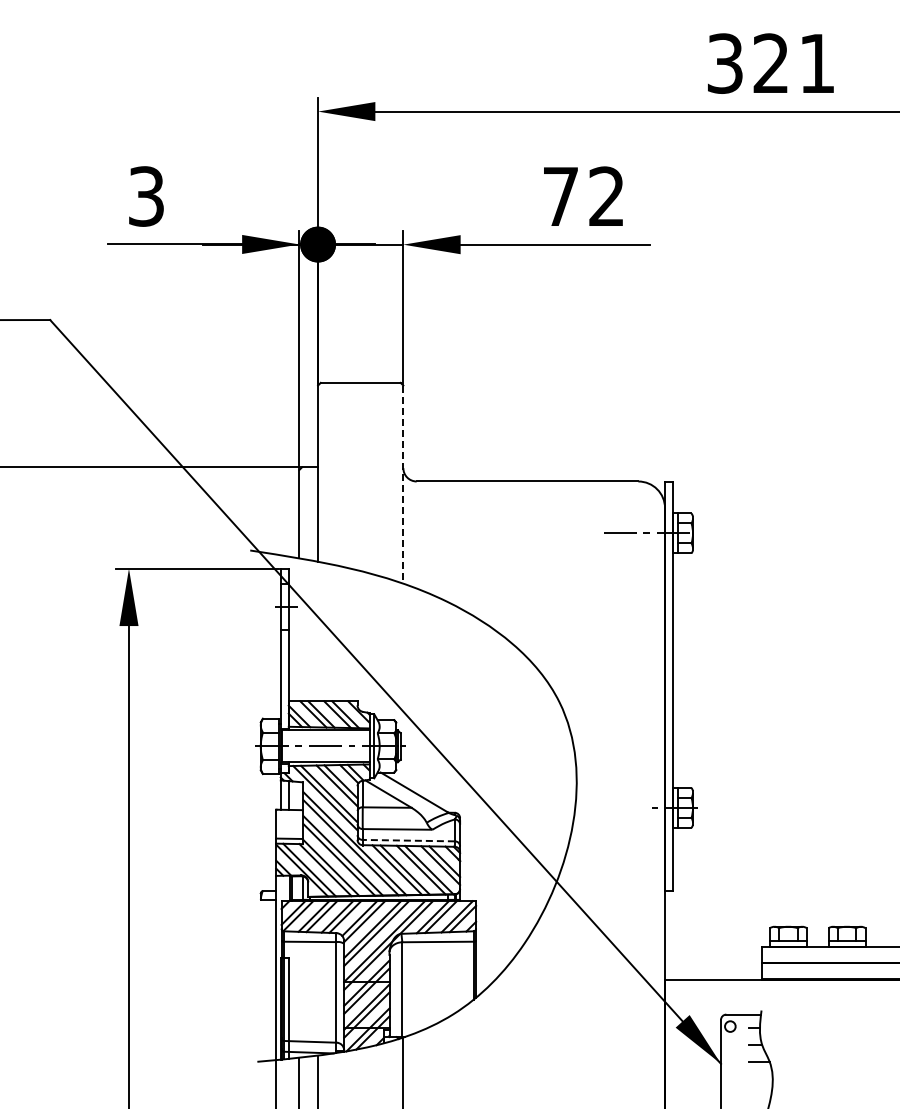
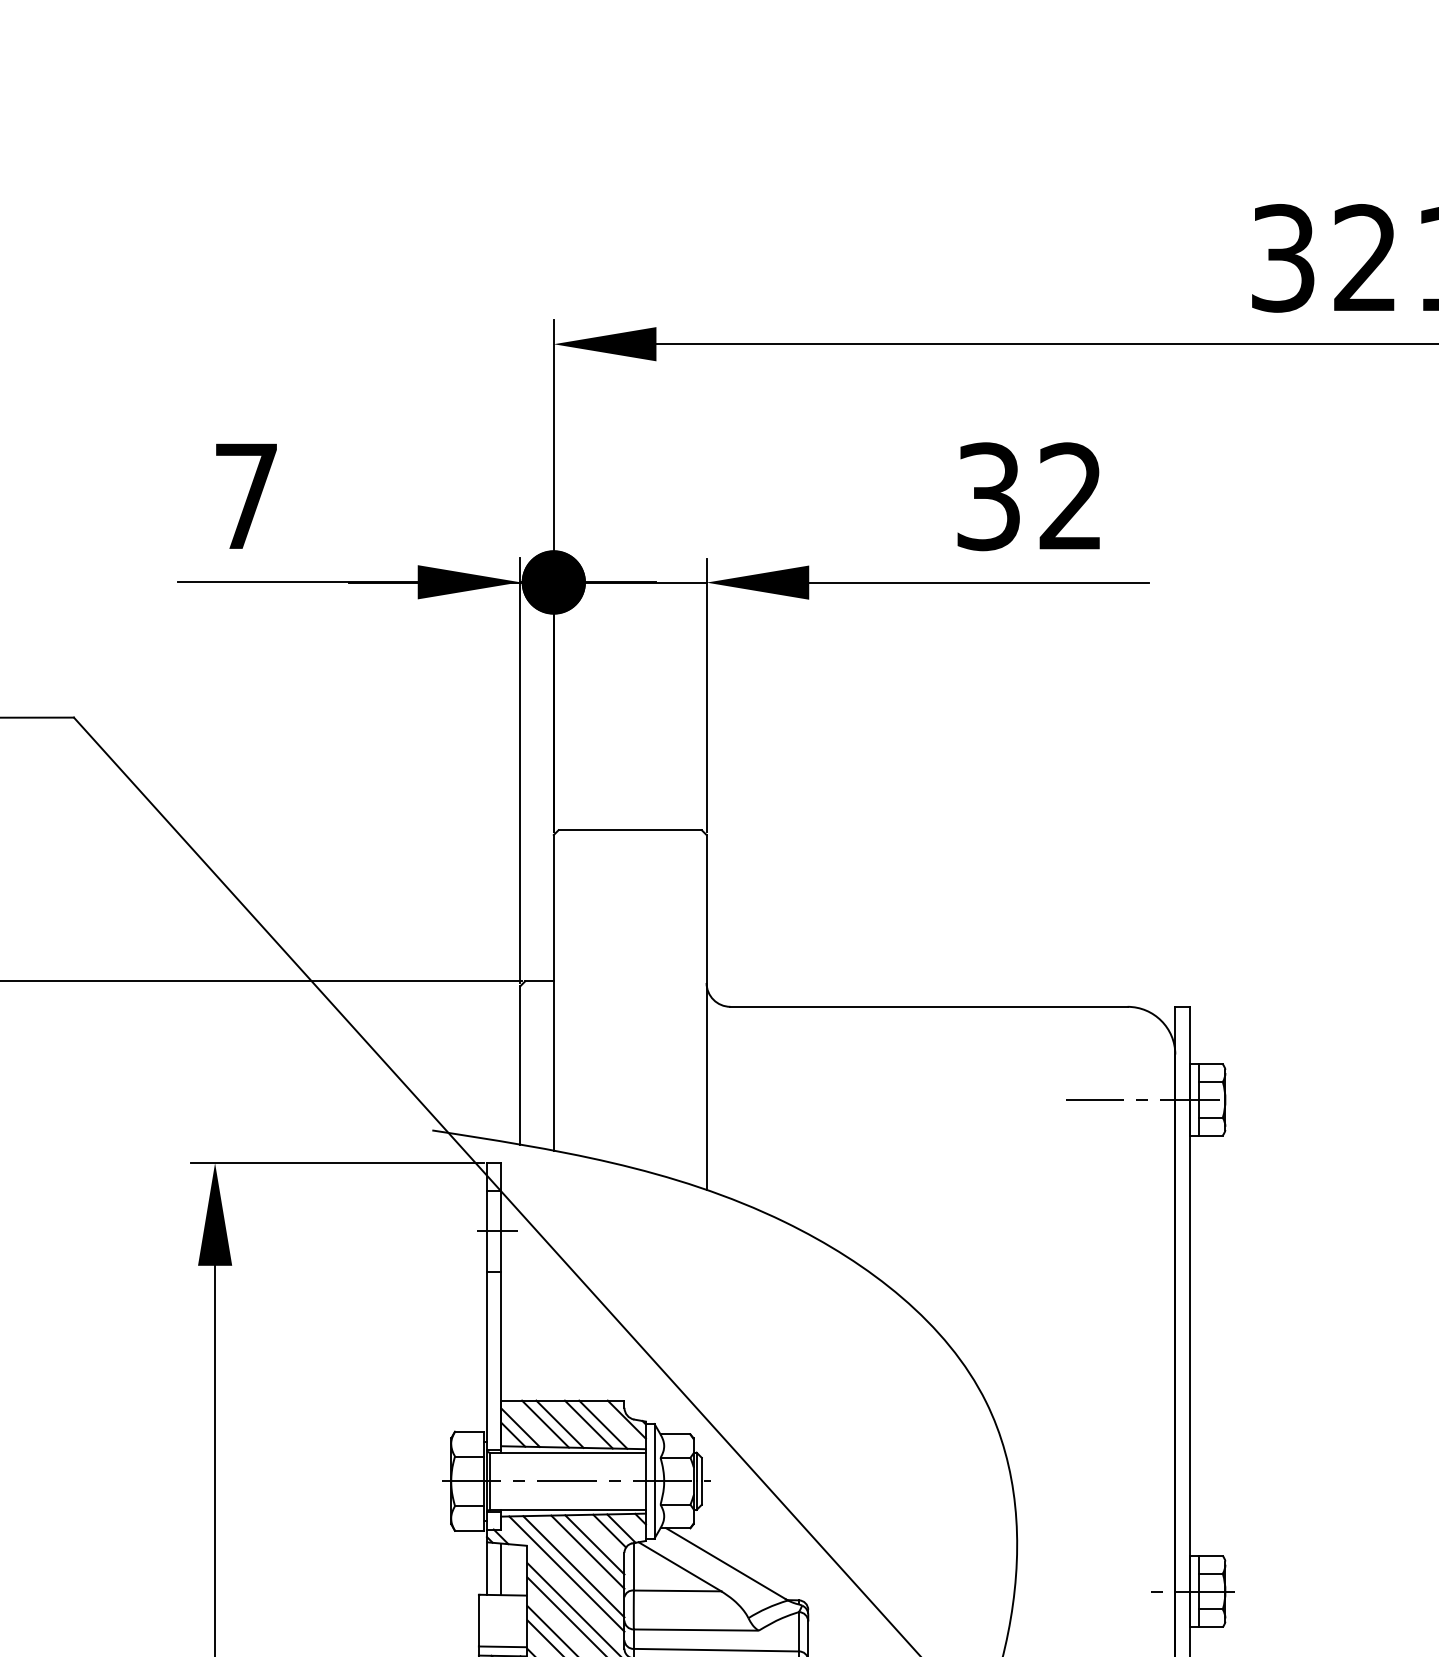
text: (146, 196) -> (246, 496), 3 -> 7
text: (560, 196) -> (988, 496), 72 -> 32
line: (403, 485) -> (706, 1014), dashed -> solid
line: (408, 840) -> (715, 1649), dashed -> solid

